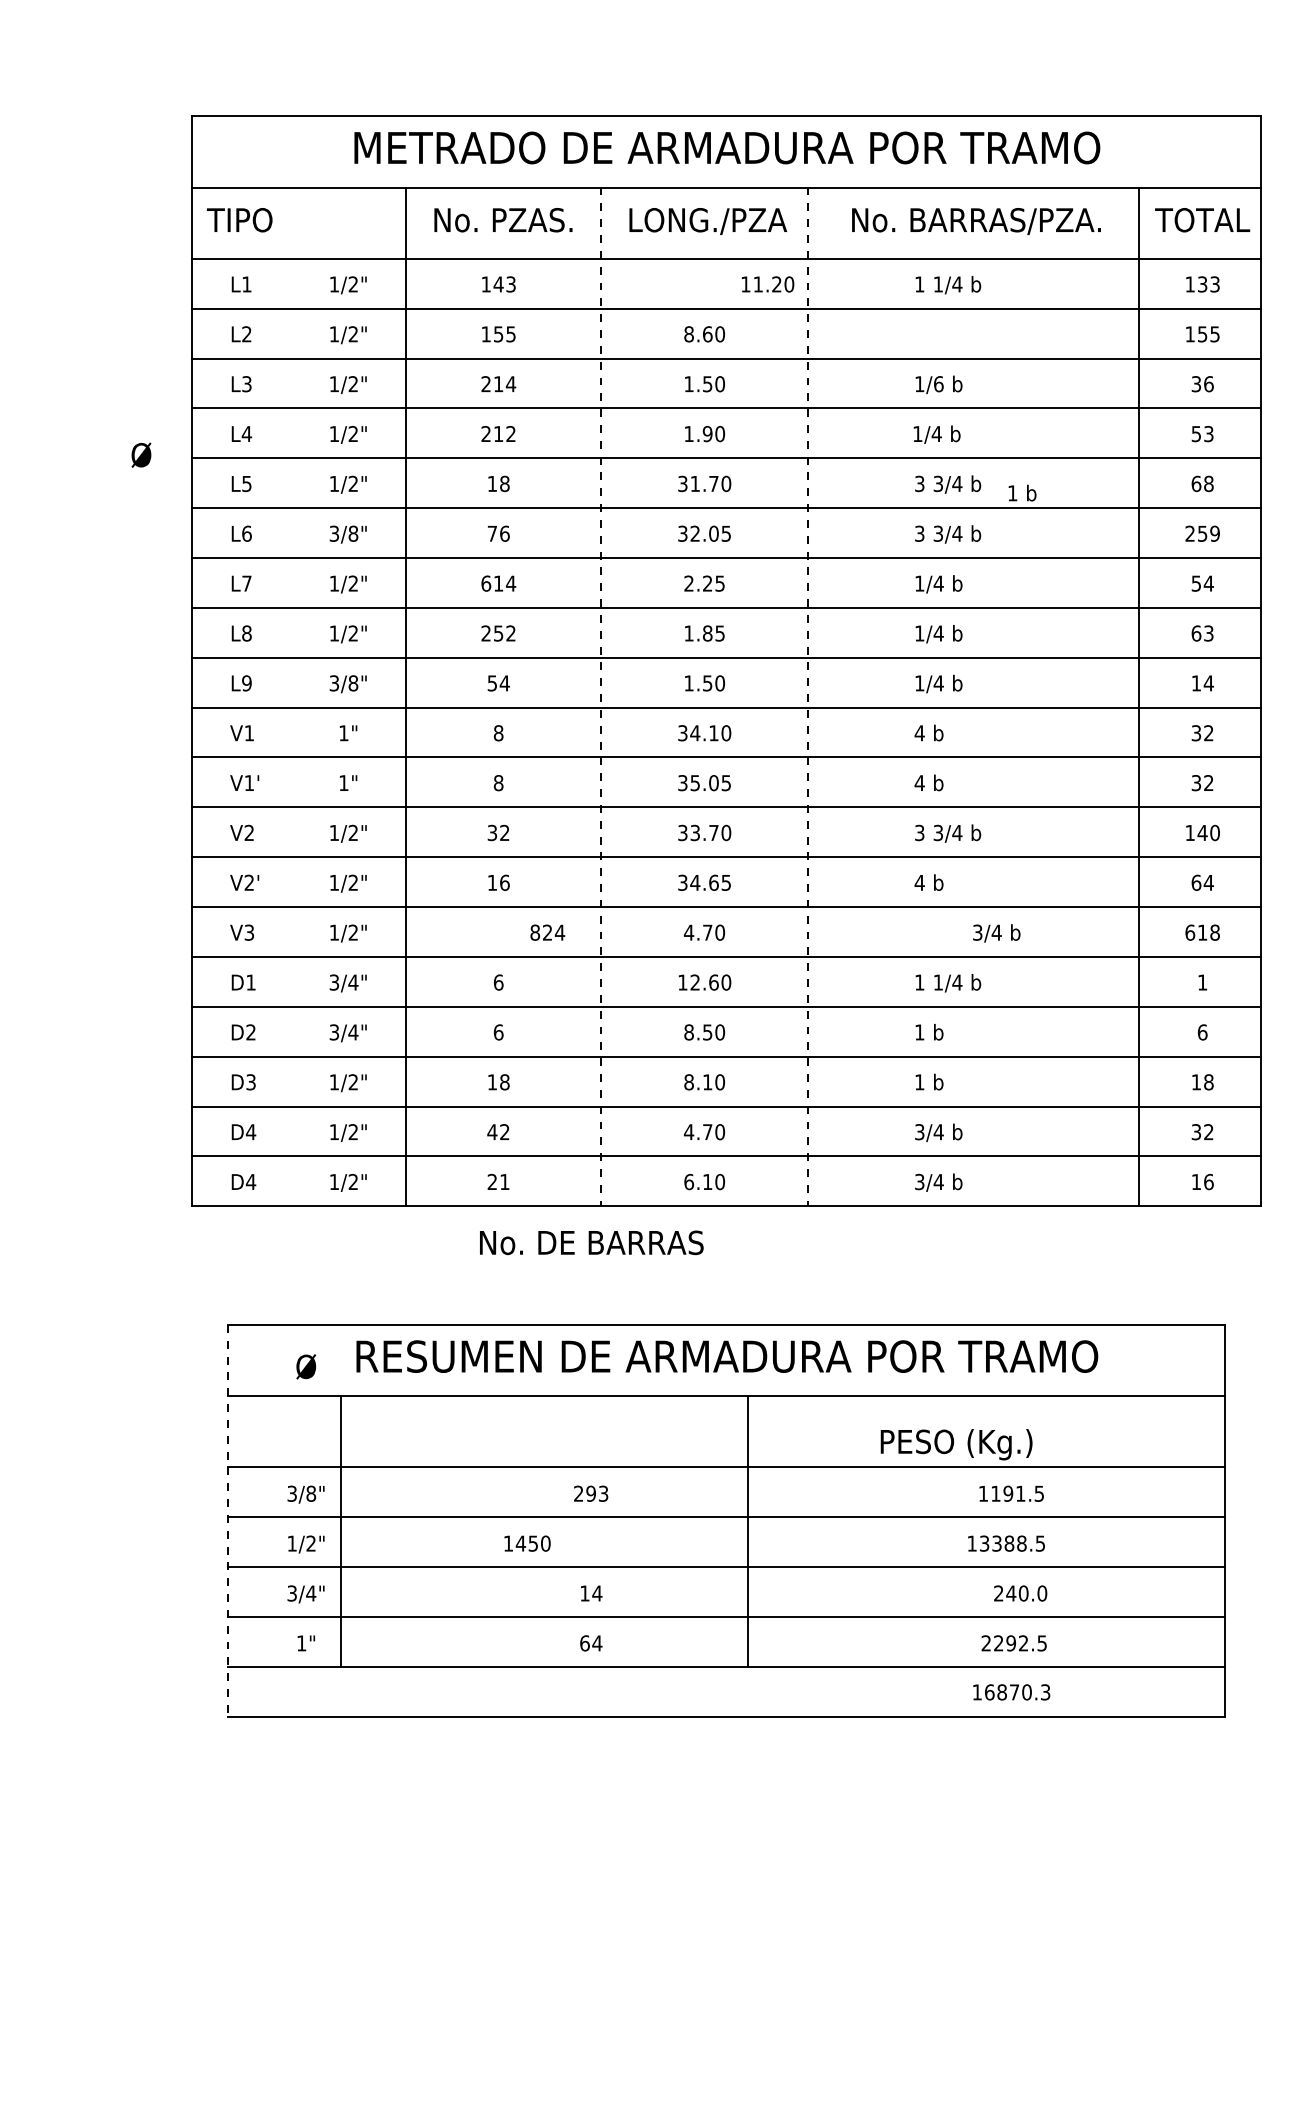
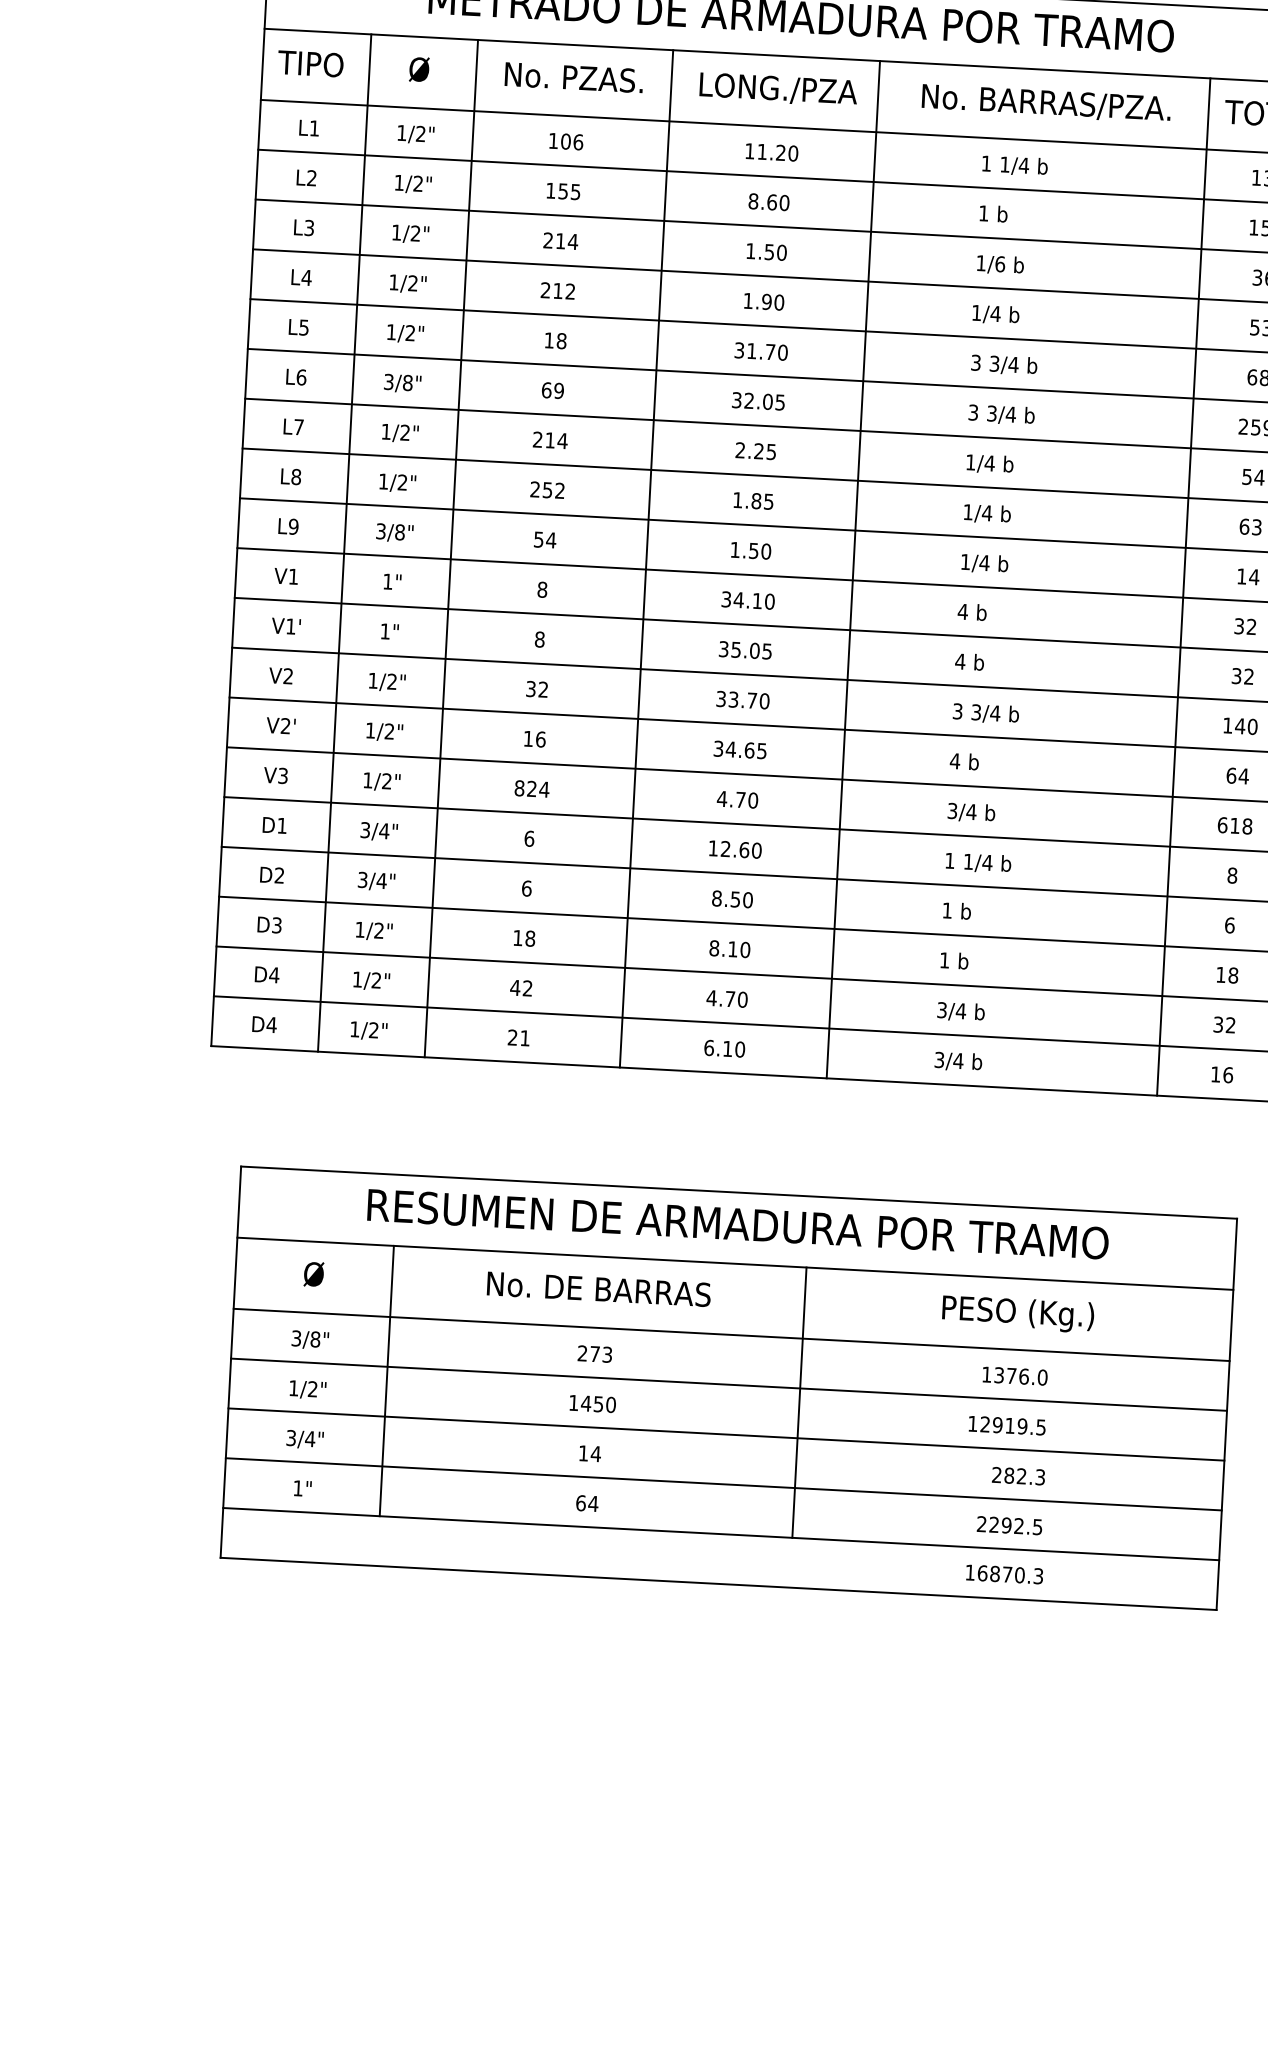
text: (504, 284) -> (571, 141), 143 -> 106
text: (767, 284) -> (771, 152), moved
text: (141, 454) -> (419, 68), moved
text: (1022, 492) -> (993, 213), moved
text: (498, 533) -> (552, 390), 76 -> 69
text: (486, 583) -> (538, 439), 614 -> 214
line: (298, 696) -> (344, 542), added
line: (600, 697) -> (646, 559), dashed -> solid
line: (808, 697) -> (853, 570), dashed -> solid
text: (547, 932) -> (531, 788), moved
text: (996, 933) -> (971, 812), moved
text: (1202, 982) -> (1232, 875), 1 -> 8
text: (591, 1242) -> (598, 1288), moved
text: (306, 1366) -> (314, 1274), moved
text: (956, 1444) -> (1018, 1313), moved
text: (590, 1493) -> (594, 1353), 293 -> 273
text: (1017, 1493) -> (1020, 1376), 1191.5 -> 1376.0
line: (227, 1520) -> (230, 1361), dashed -> solid
line: (340, 1531) -> (386, 1381), moved
line: (747, 1531) -> (799, 1402), moved
text: (527, 1543) -> (592, 1403), moved
text: (1003, 1543) -> (1004, 1425), 13388.5 -> 12919.5
text: (1026, 1593) -> (1024, 1476), 240.0 -> 282.3

